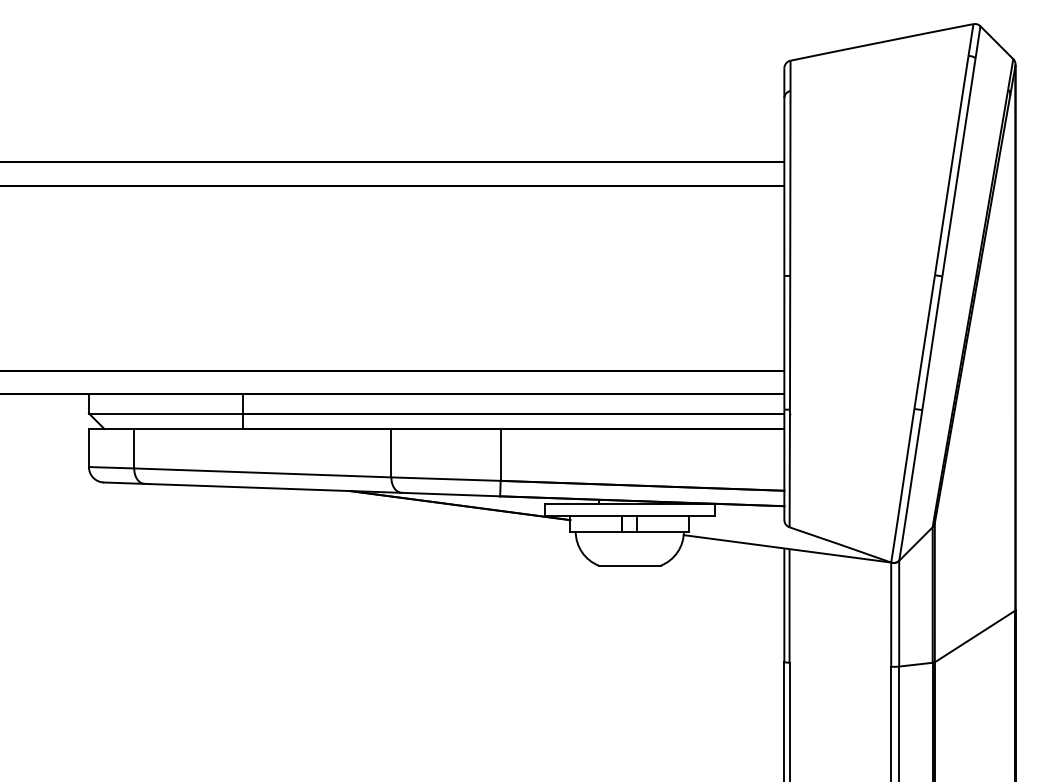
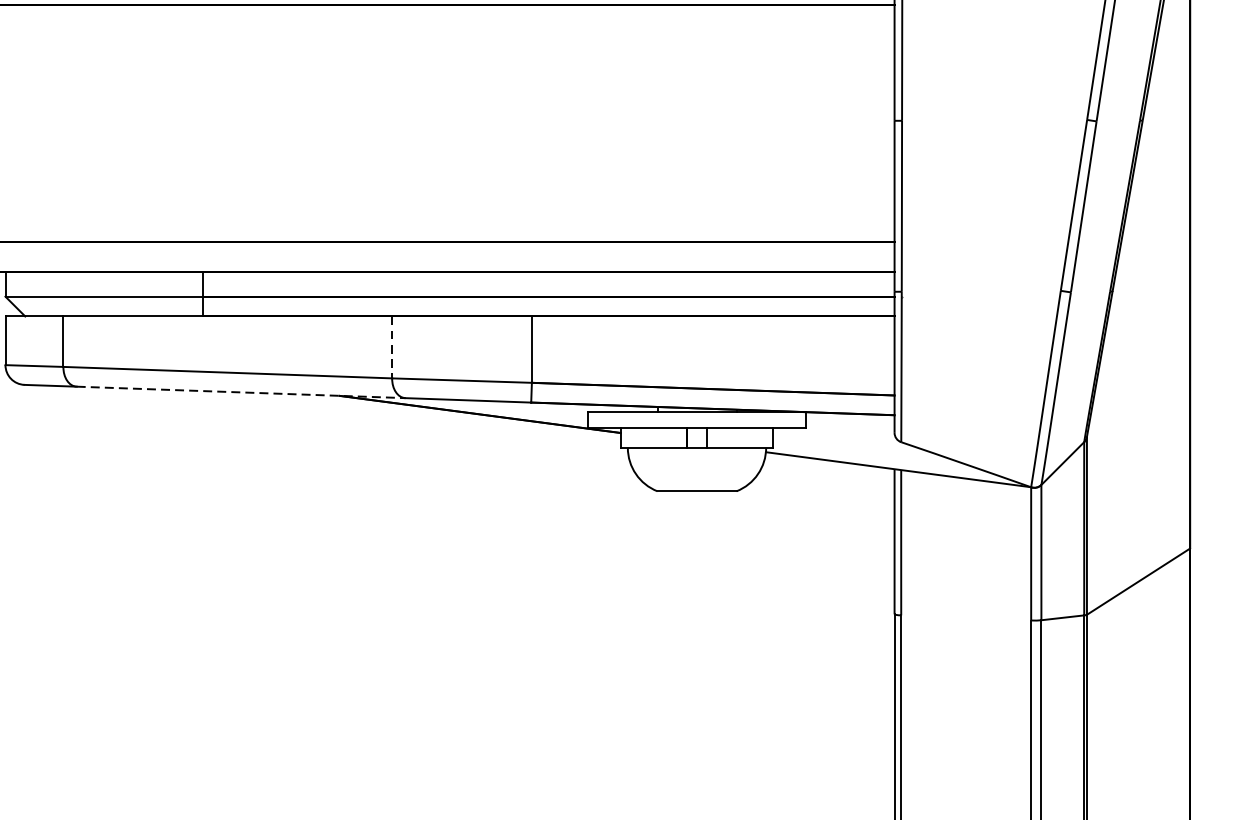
line: (391, 453) -> (392, 347), solid -> dashed
line: (273, 488) -> (241, 392), solid -> dashed

